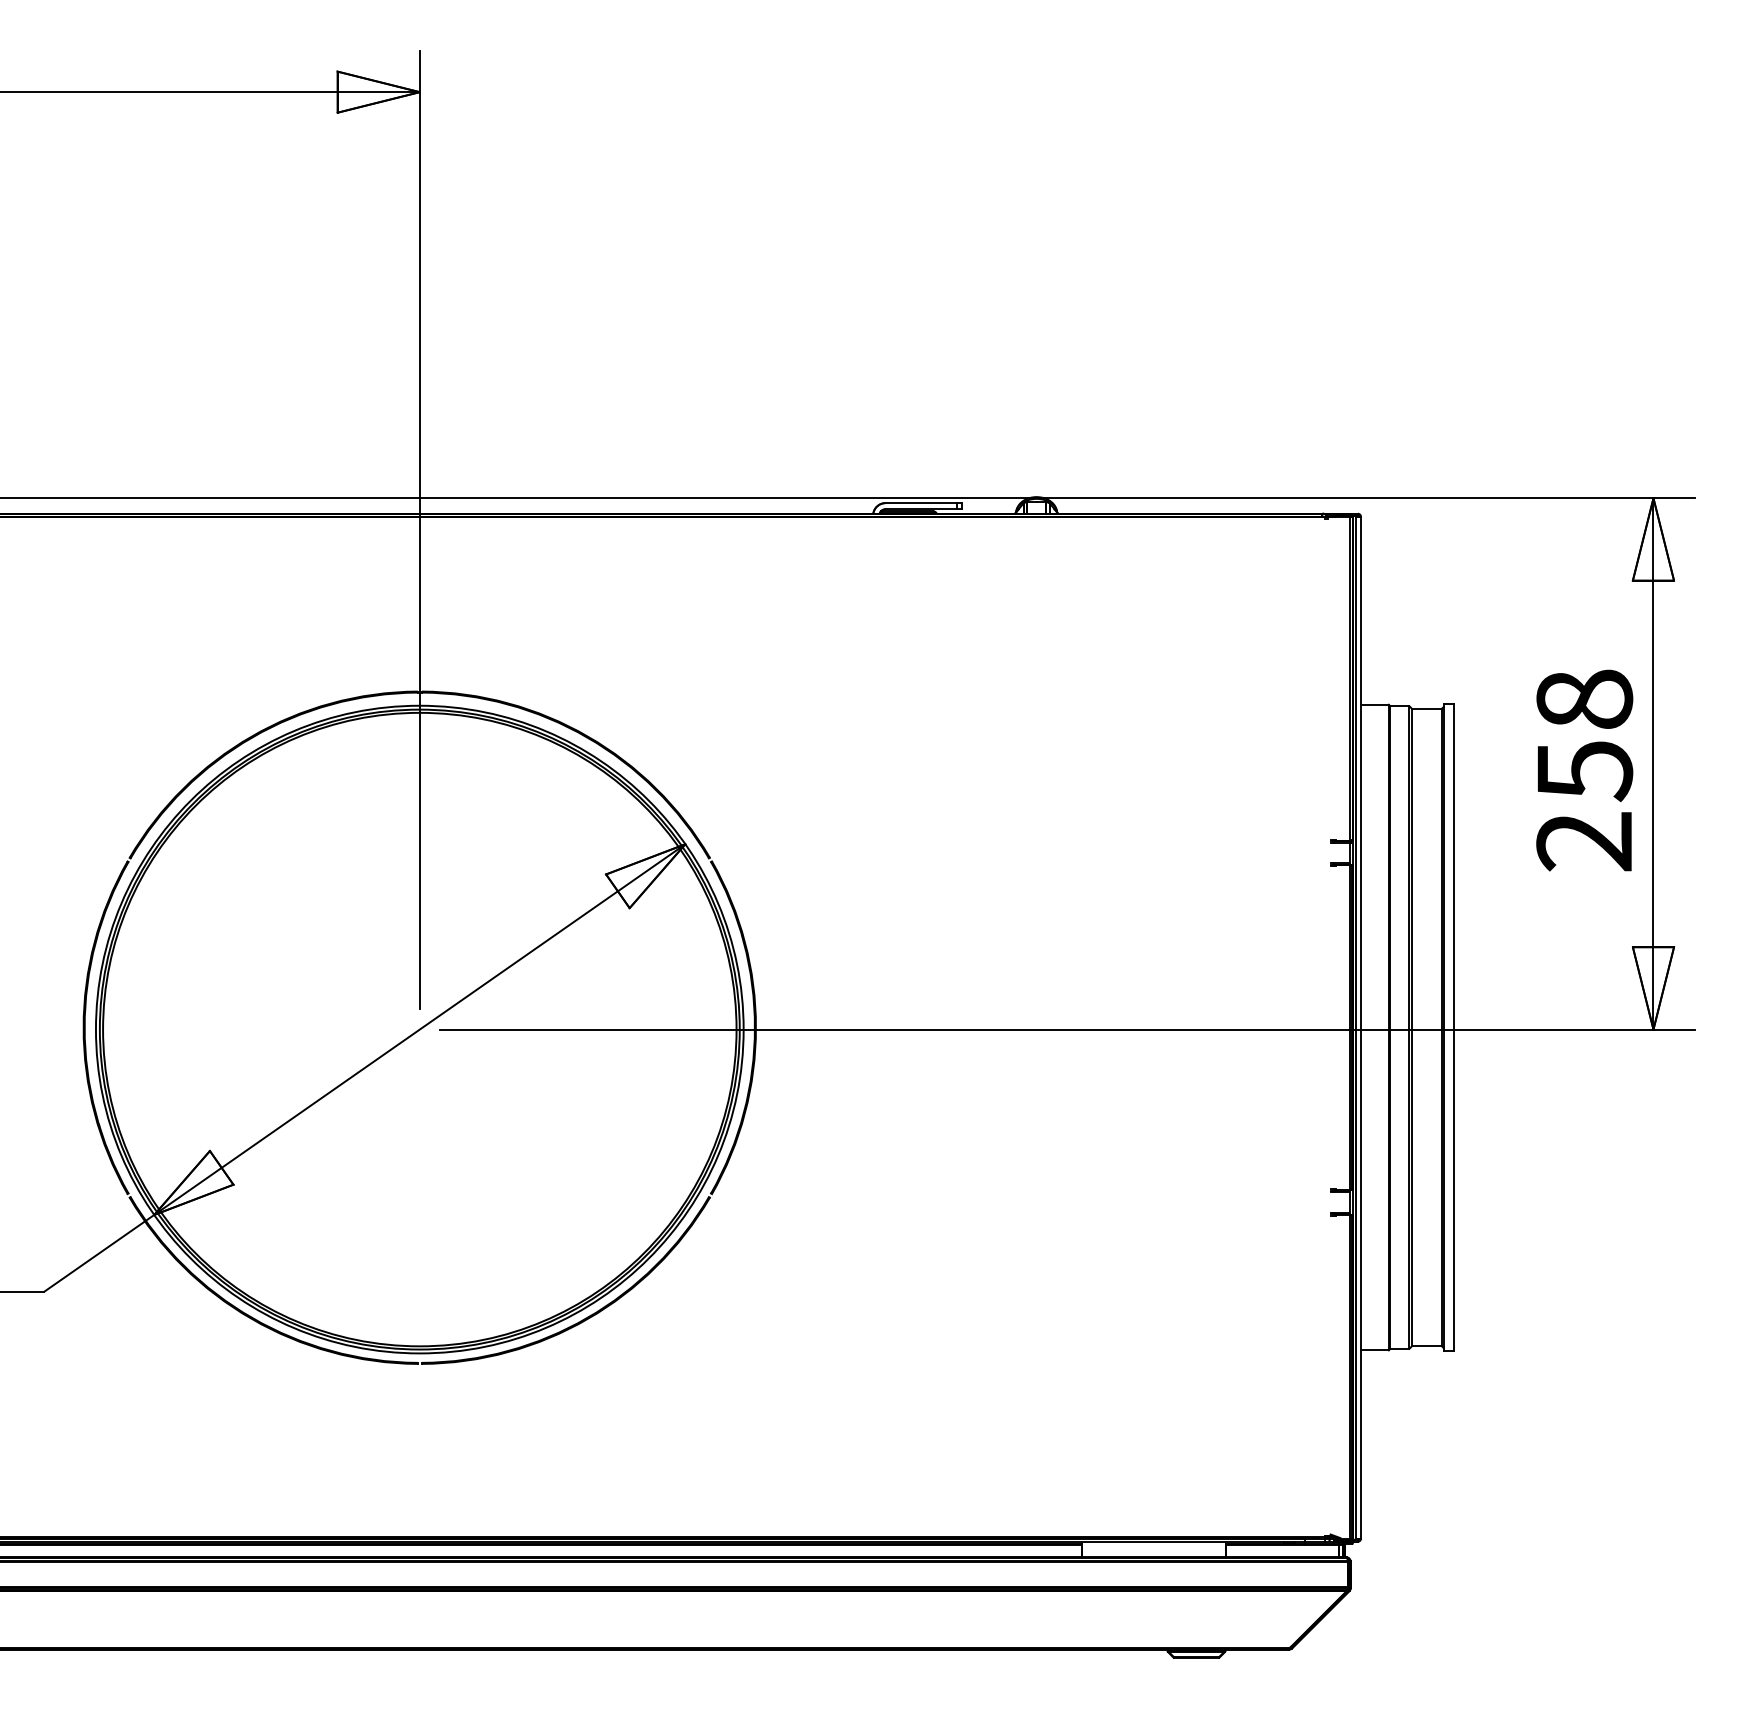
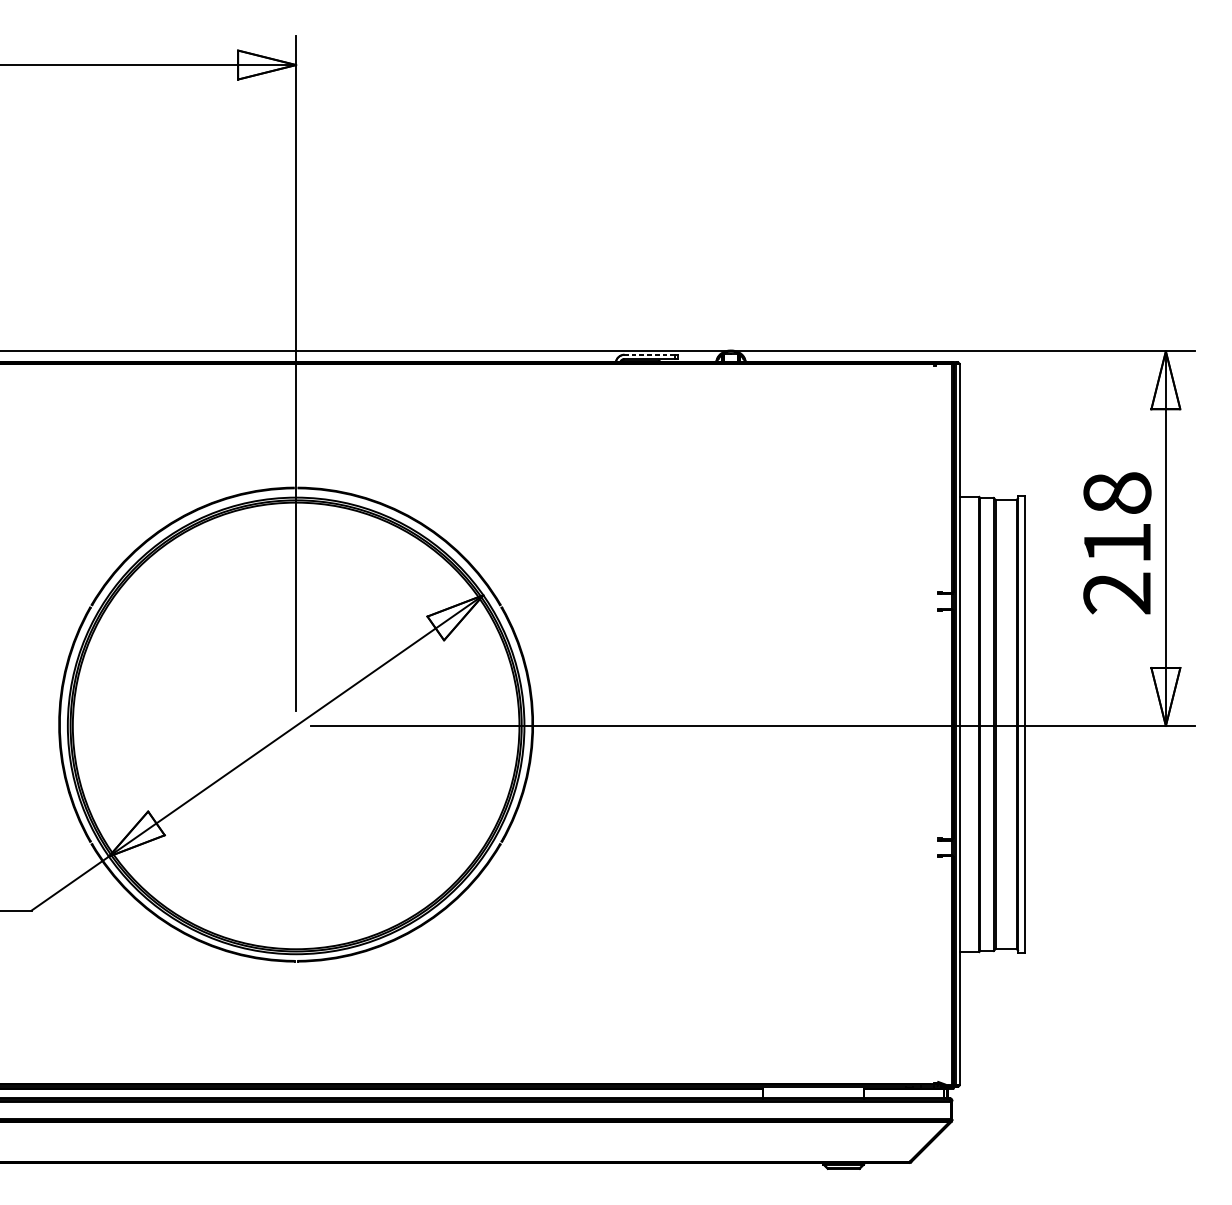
line: (921, 503) -> (649, 355), solid -> dashed
text: (1585, 771) -> (1117, 543), 258 -> 218

